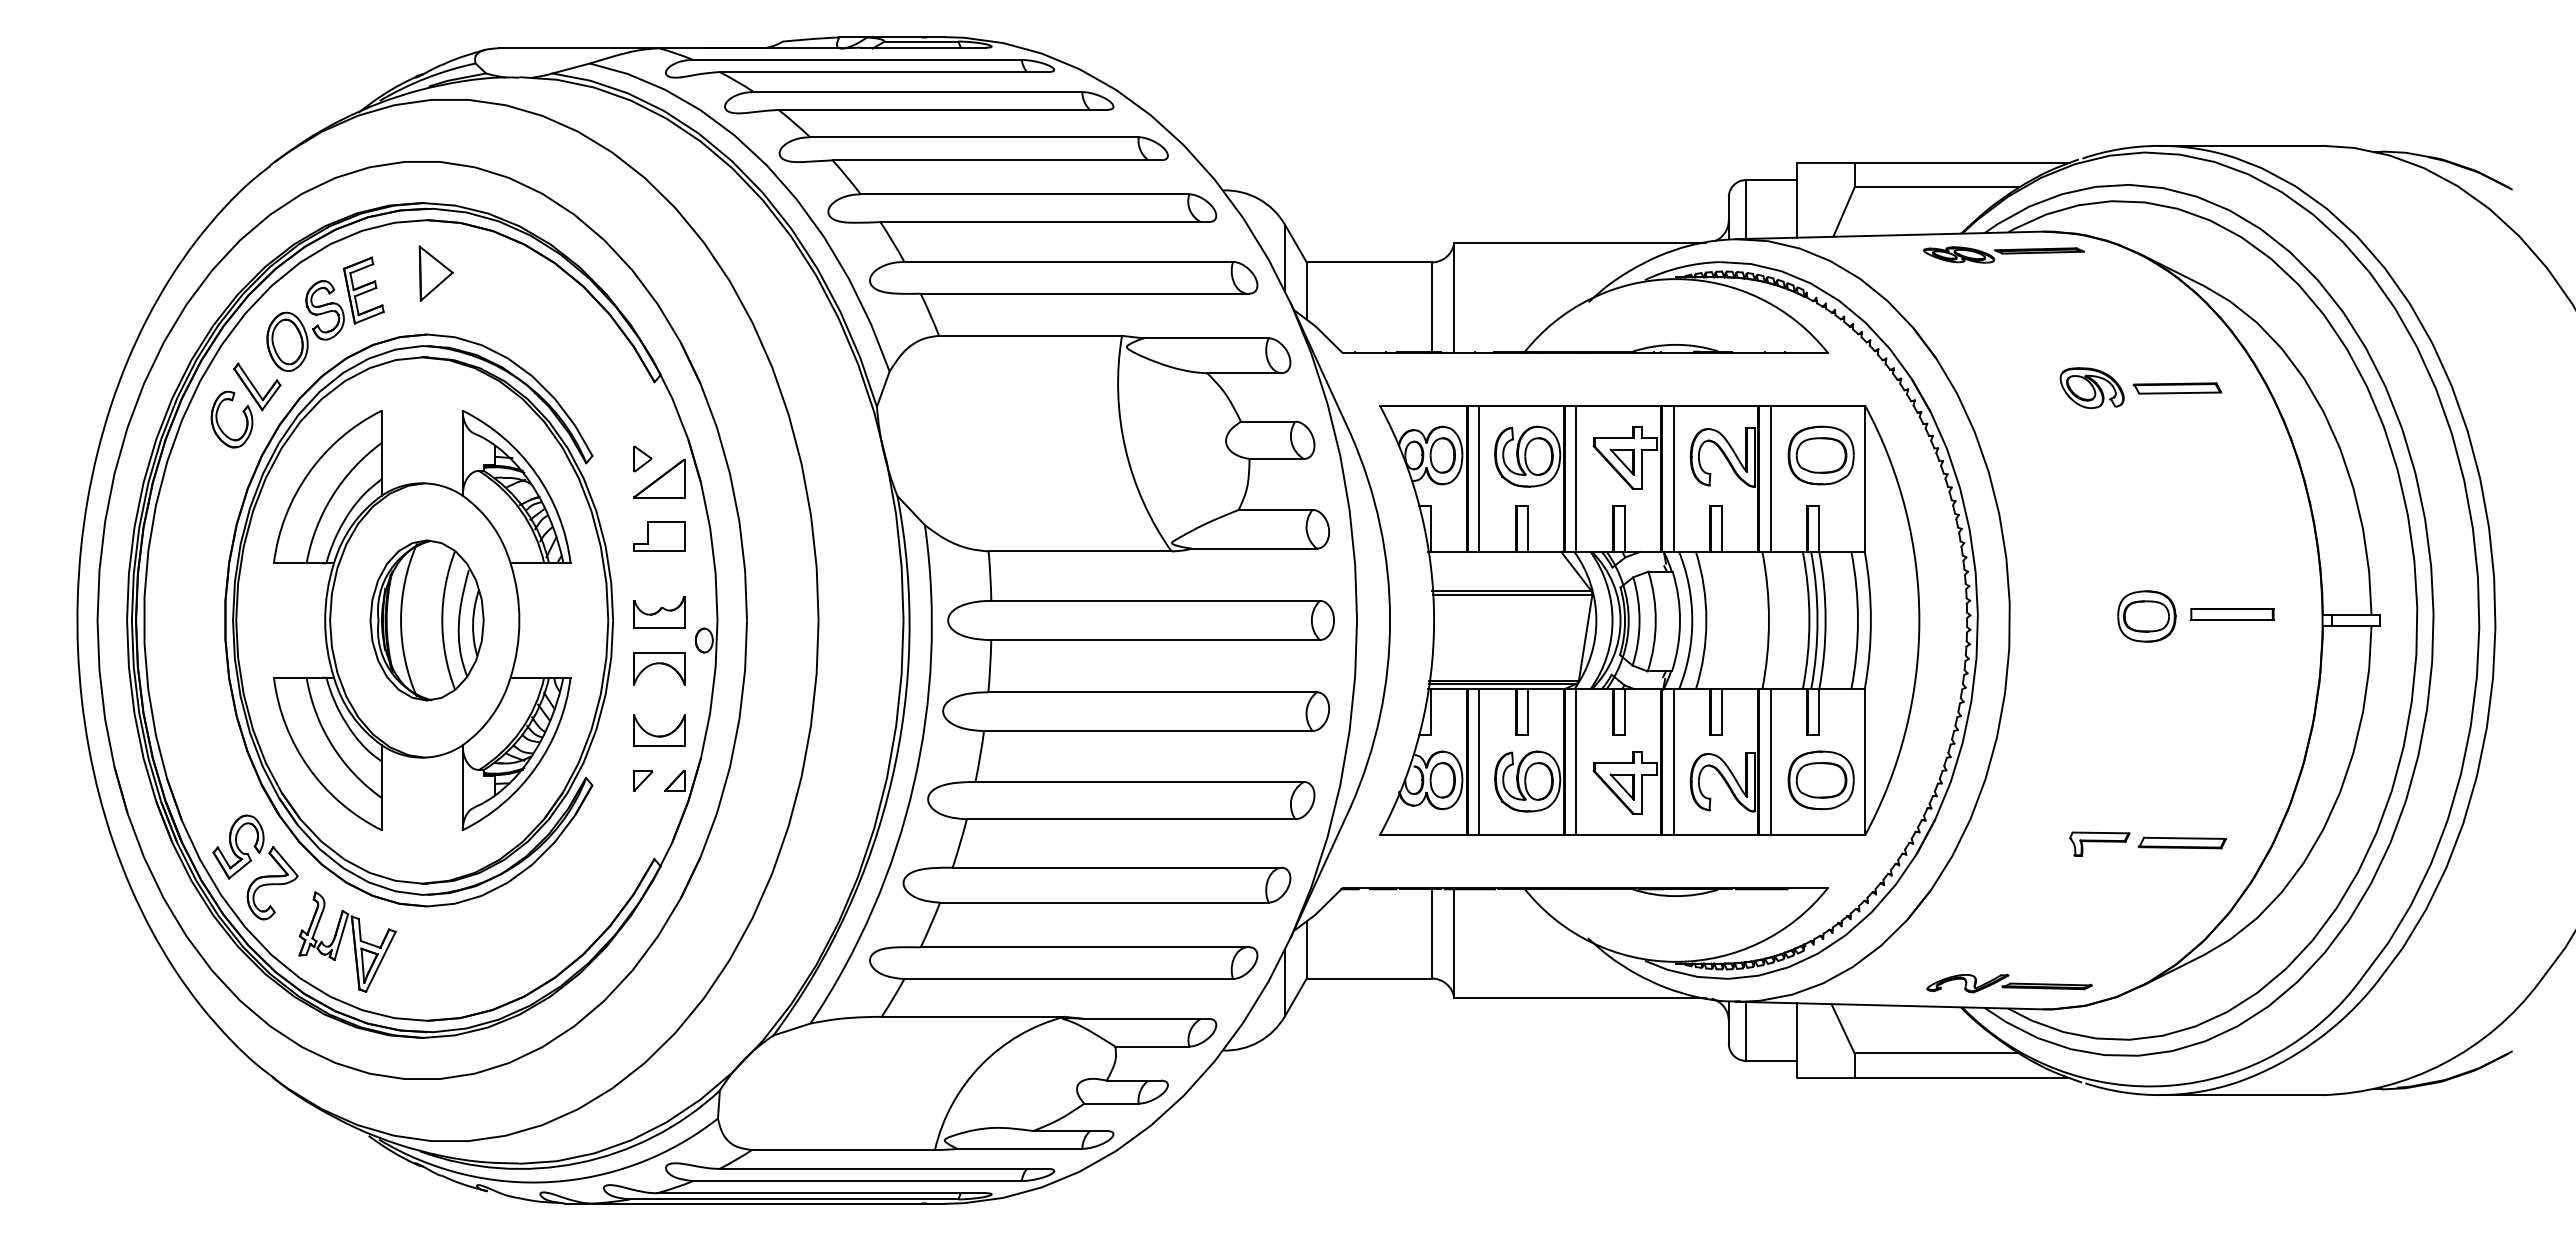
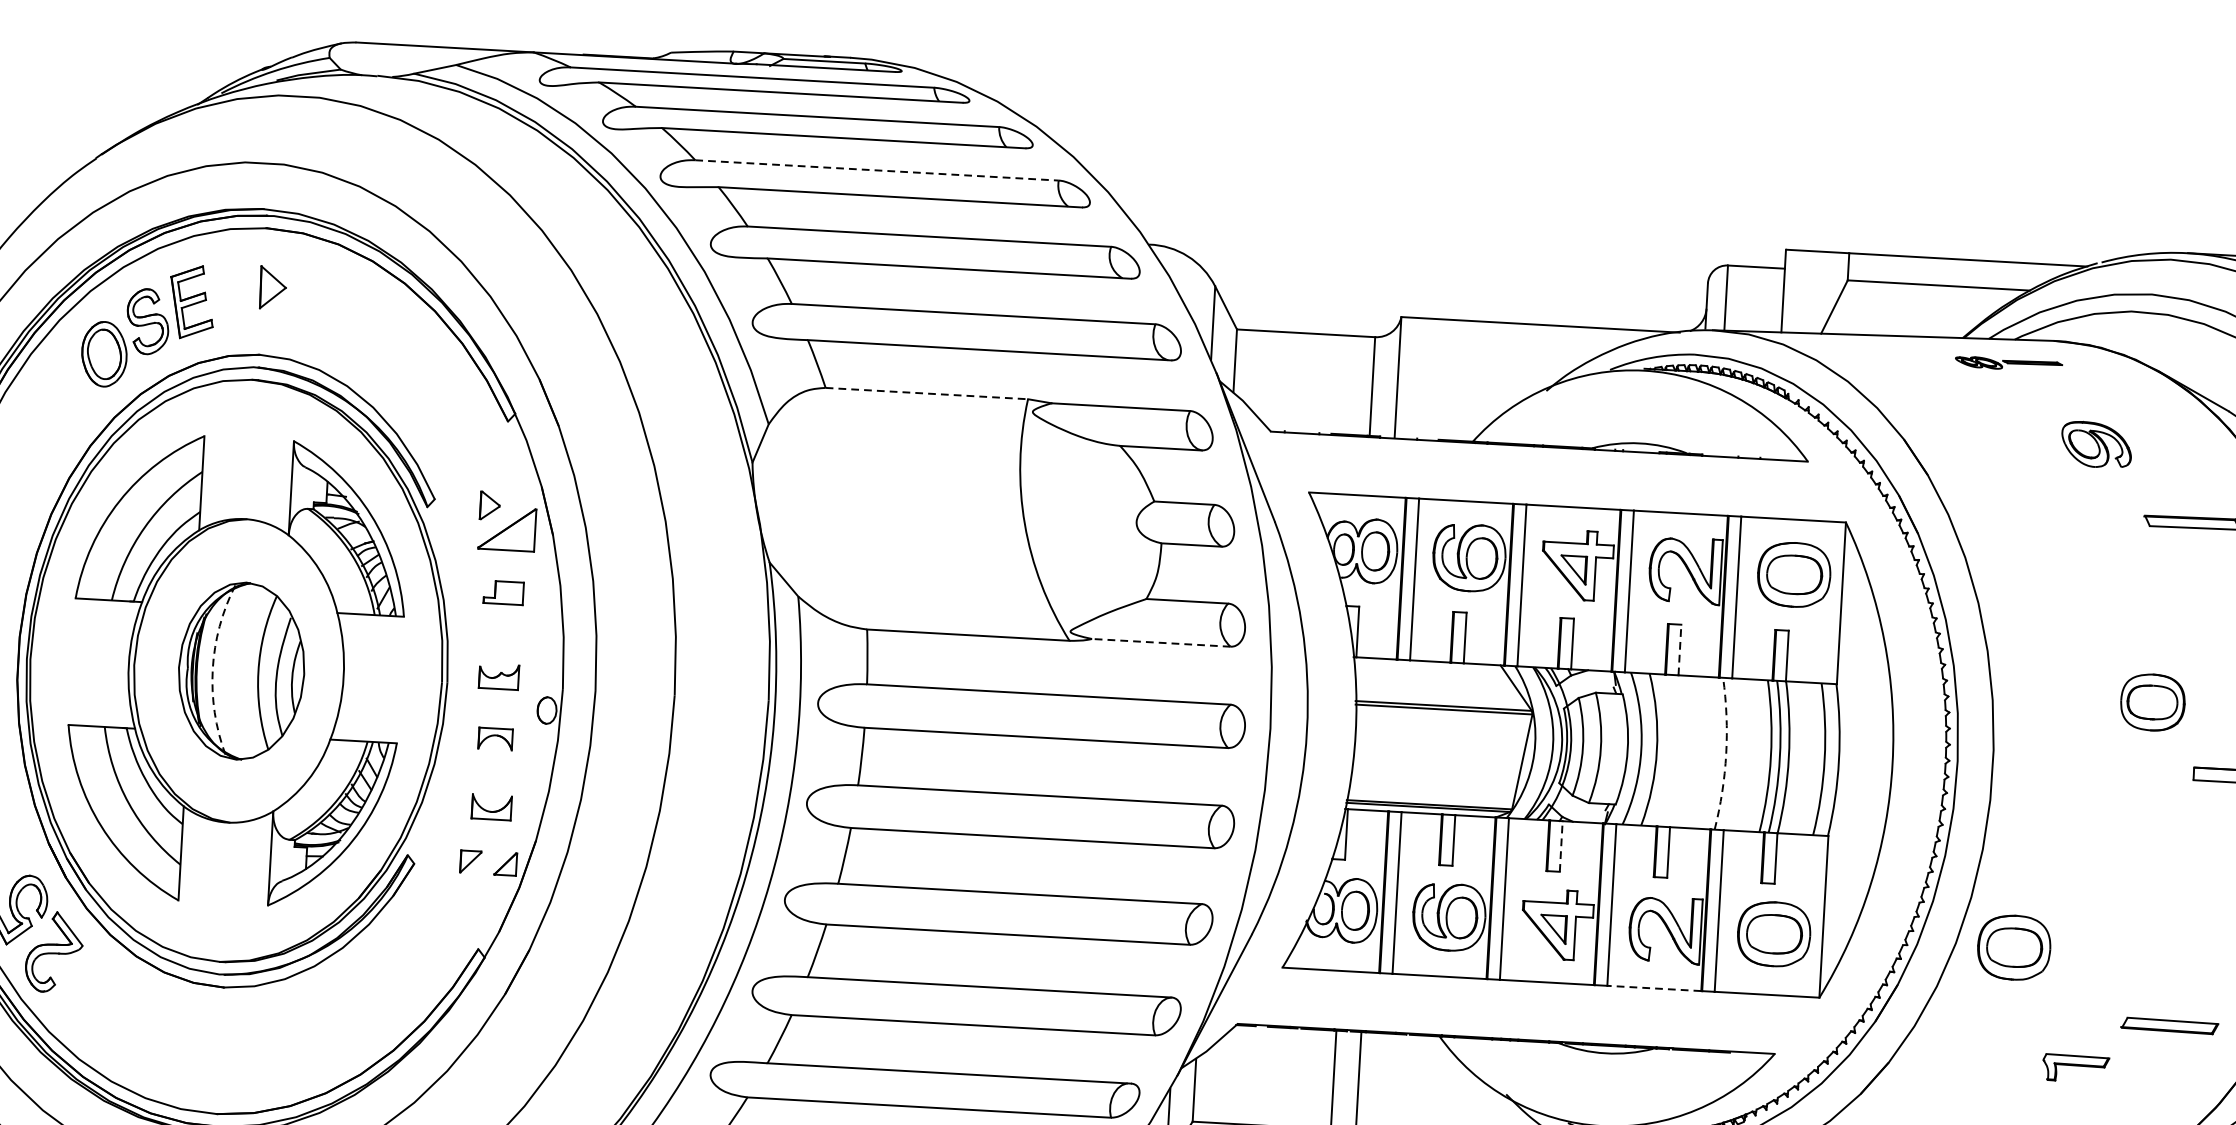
line: (974, 137) -> (877, 170), solid -> dashed
part: (2003, 254) -> (2008, 363), size x0.6
part: (435, 273) -> (272, 287), size x0.7
line: (1031, 335) -> (927, 393), solid -> dashed
part: (2091, 388) -> (2095, 445), moved
part: (245, 405) -> (53, 422), removed
line: (1722, 528) -> (1680, 649), solid -> dashed
part: (659, 536) -> (503, 592), size x0.7
line: (1254, 548) -> (1161, 642), solid -> dashed
part: (659, 612) -> (499, 676), size x0.7
part: (2146, 616) -> (2152, 702), moved
arc: (401, 620) -> (213, 669), solid -> dashed
arc: (1768, 620) -> (1725, 754), solid -> dashed
part: (659, 668) -> (495, 738), size x0.6
line: (1624, 712) -> (1560, 847), solid -> dashed
part: (659, 730) -> (491, 807), size x0.7
part: (2037, 780) -> (2013, 947), added
line: (1715, 835) -> (1653, 988), solid -> dashed
part: (2099, 843) -> (2075, 1067), moved
part: (347, 941) -> (133, 1021), removed

